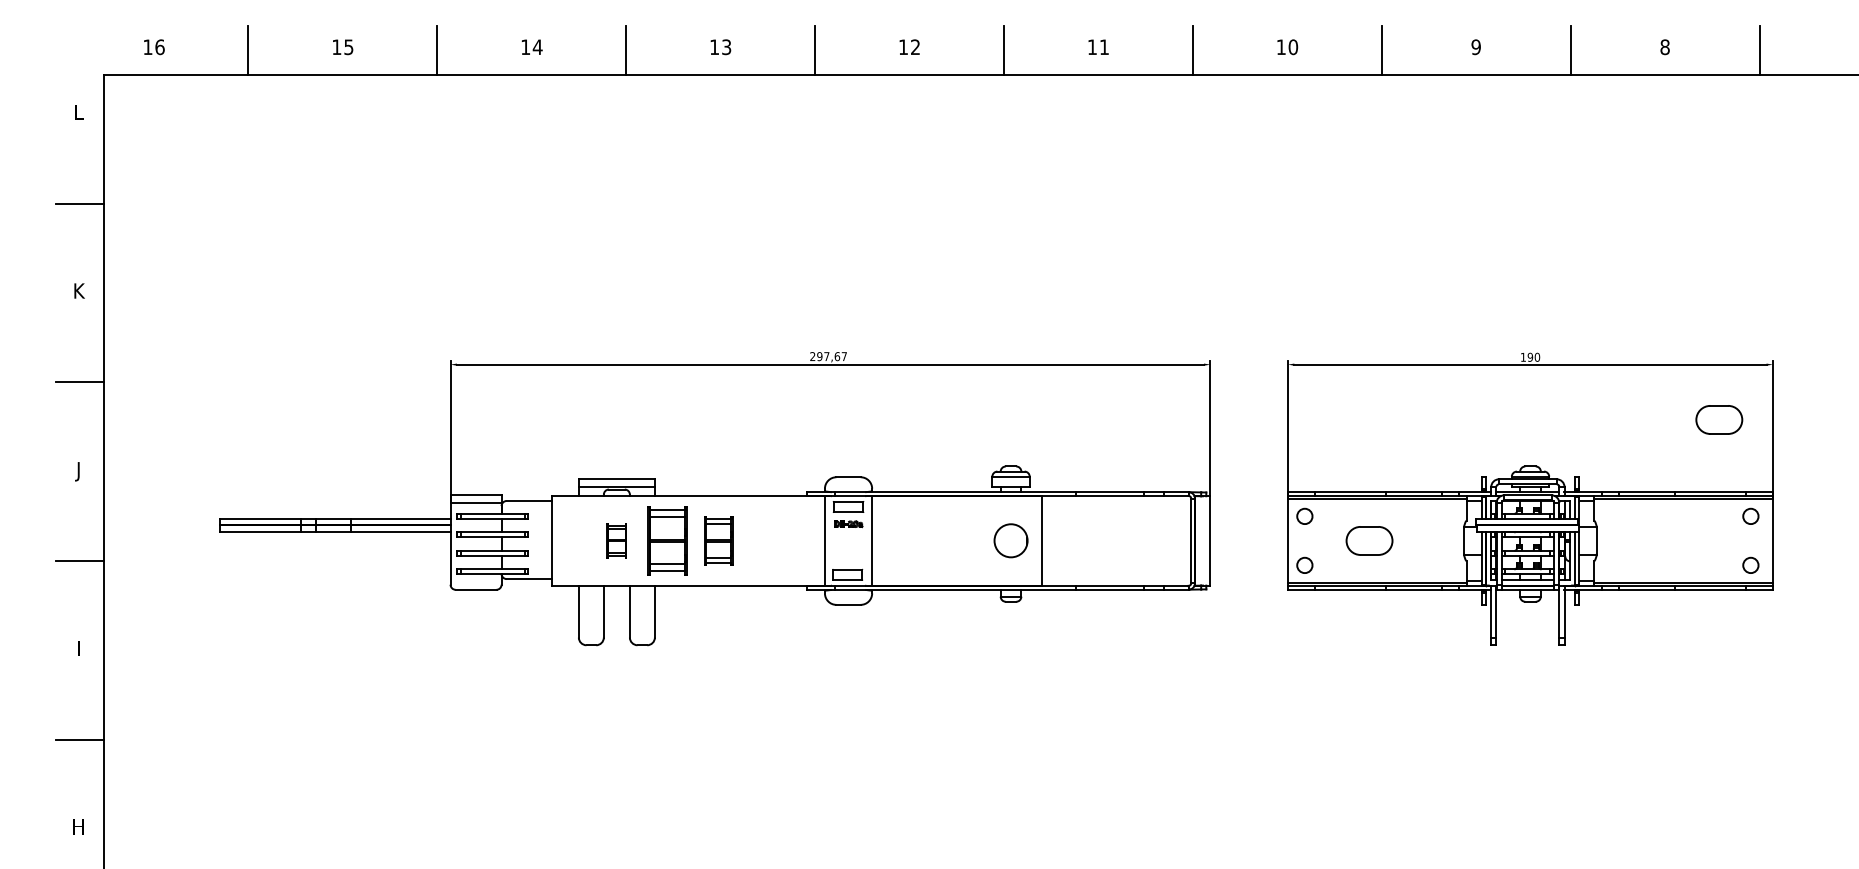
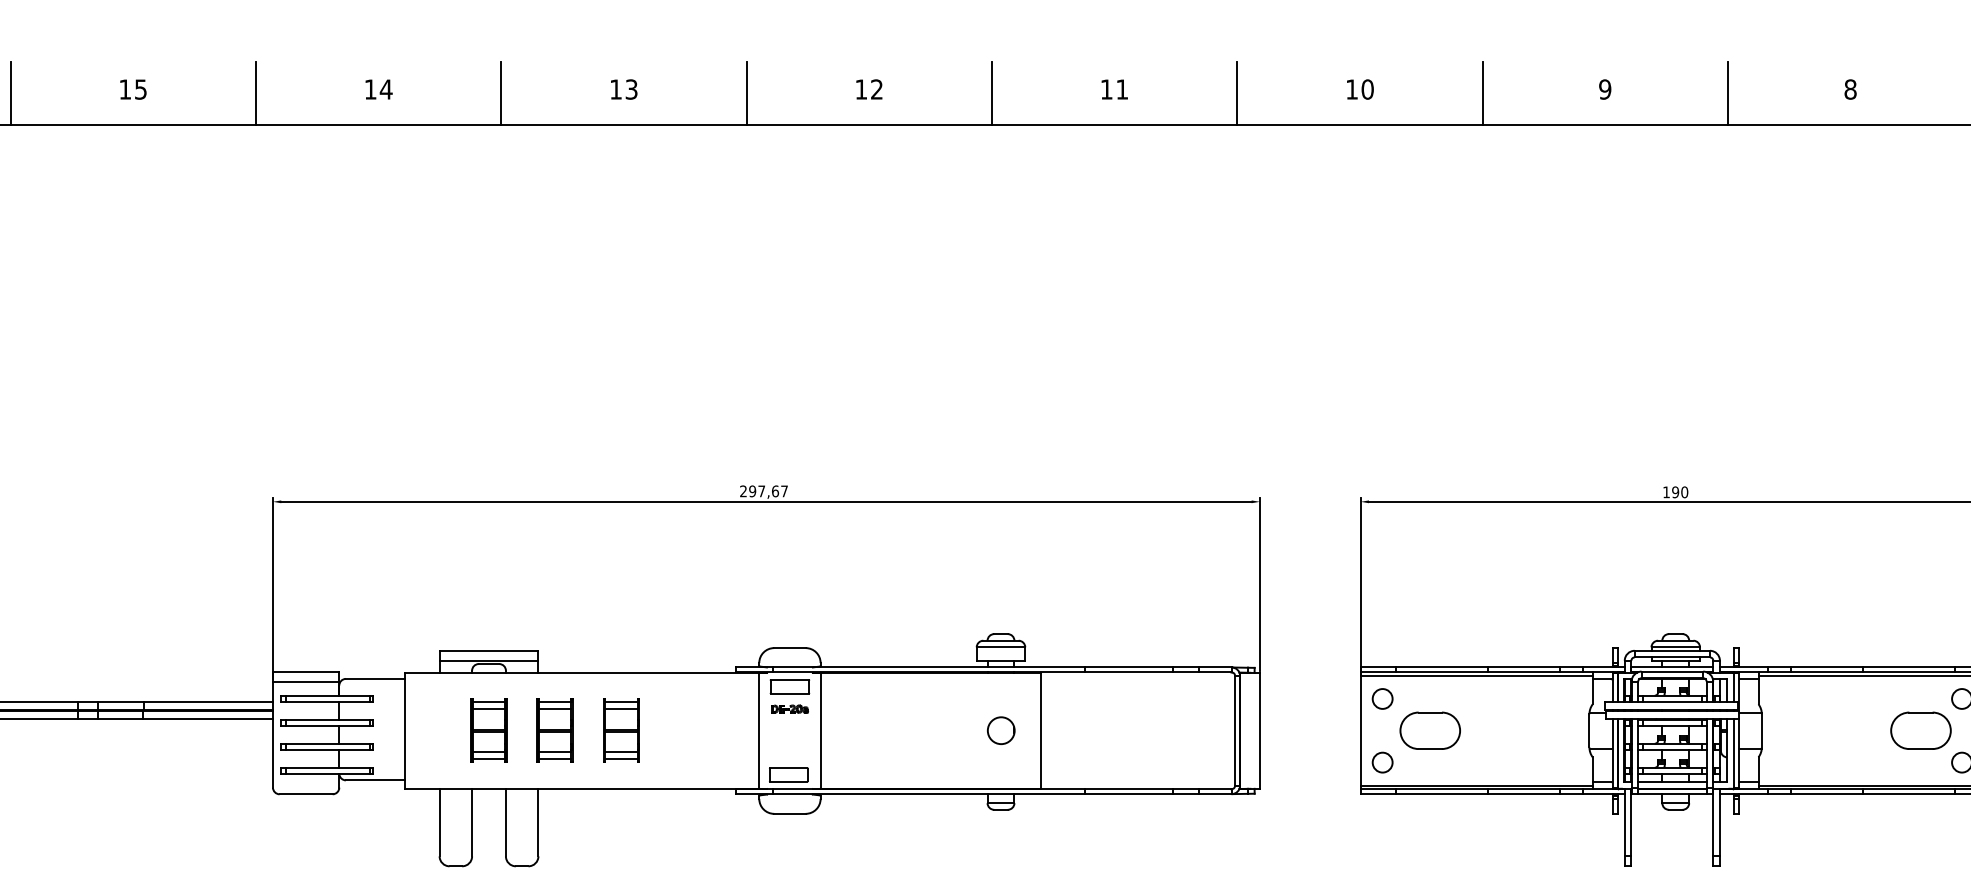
part: (1719, 419) -> (1921, 730), moved
part: (616, 540) -> (488, 730), size x1.43
part: (667, 540) -> (554, 730), size x0.71
part: (1011, 540) -> (1001, 730), size x0.62
part: (1369, 540) -> (1430, 730), moved

